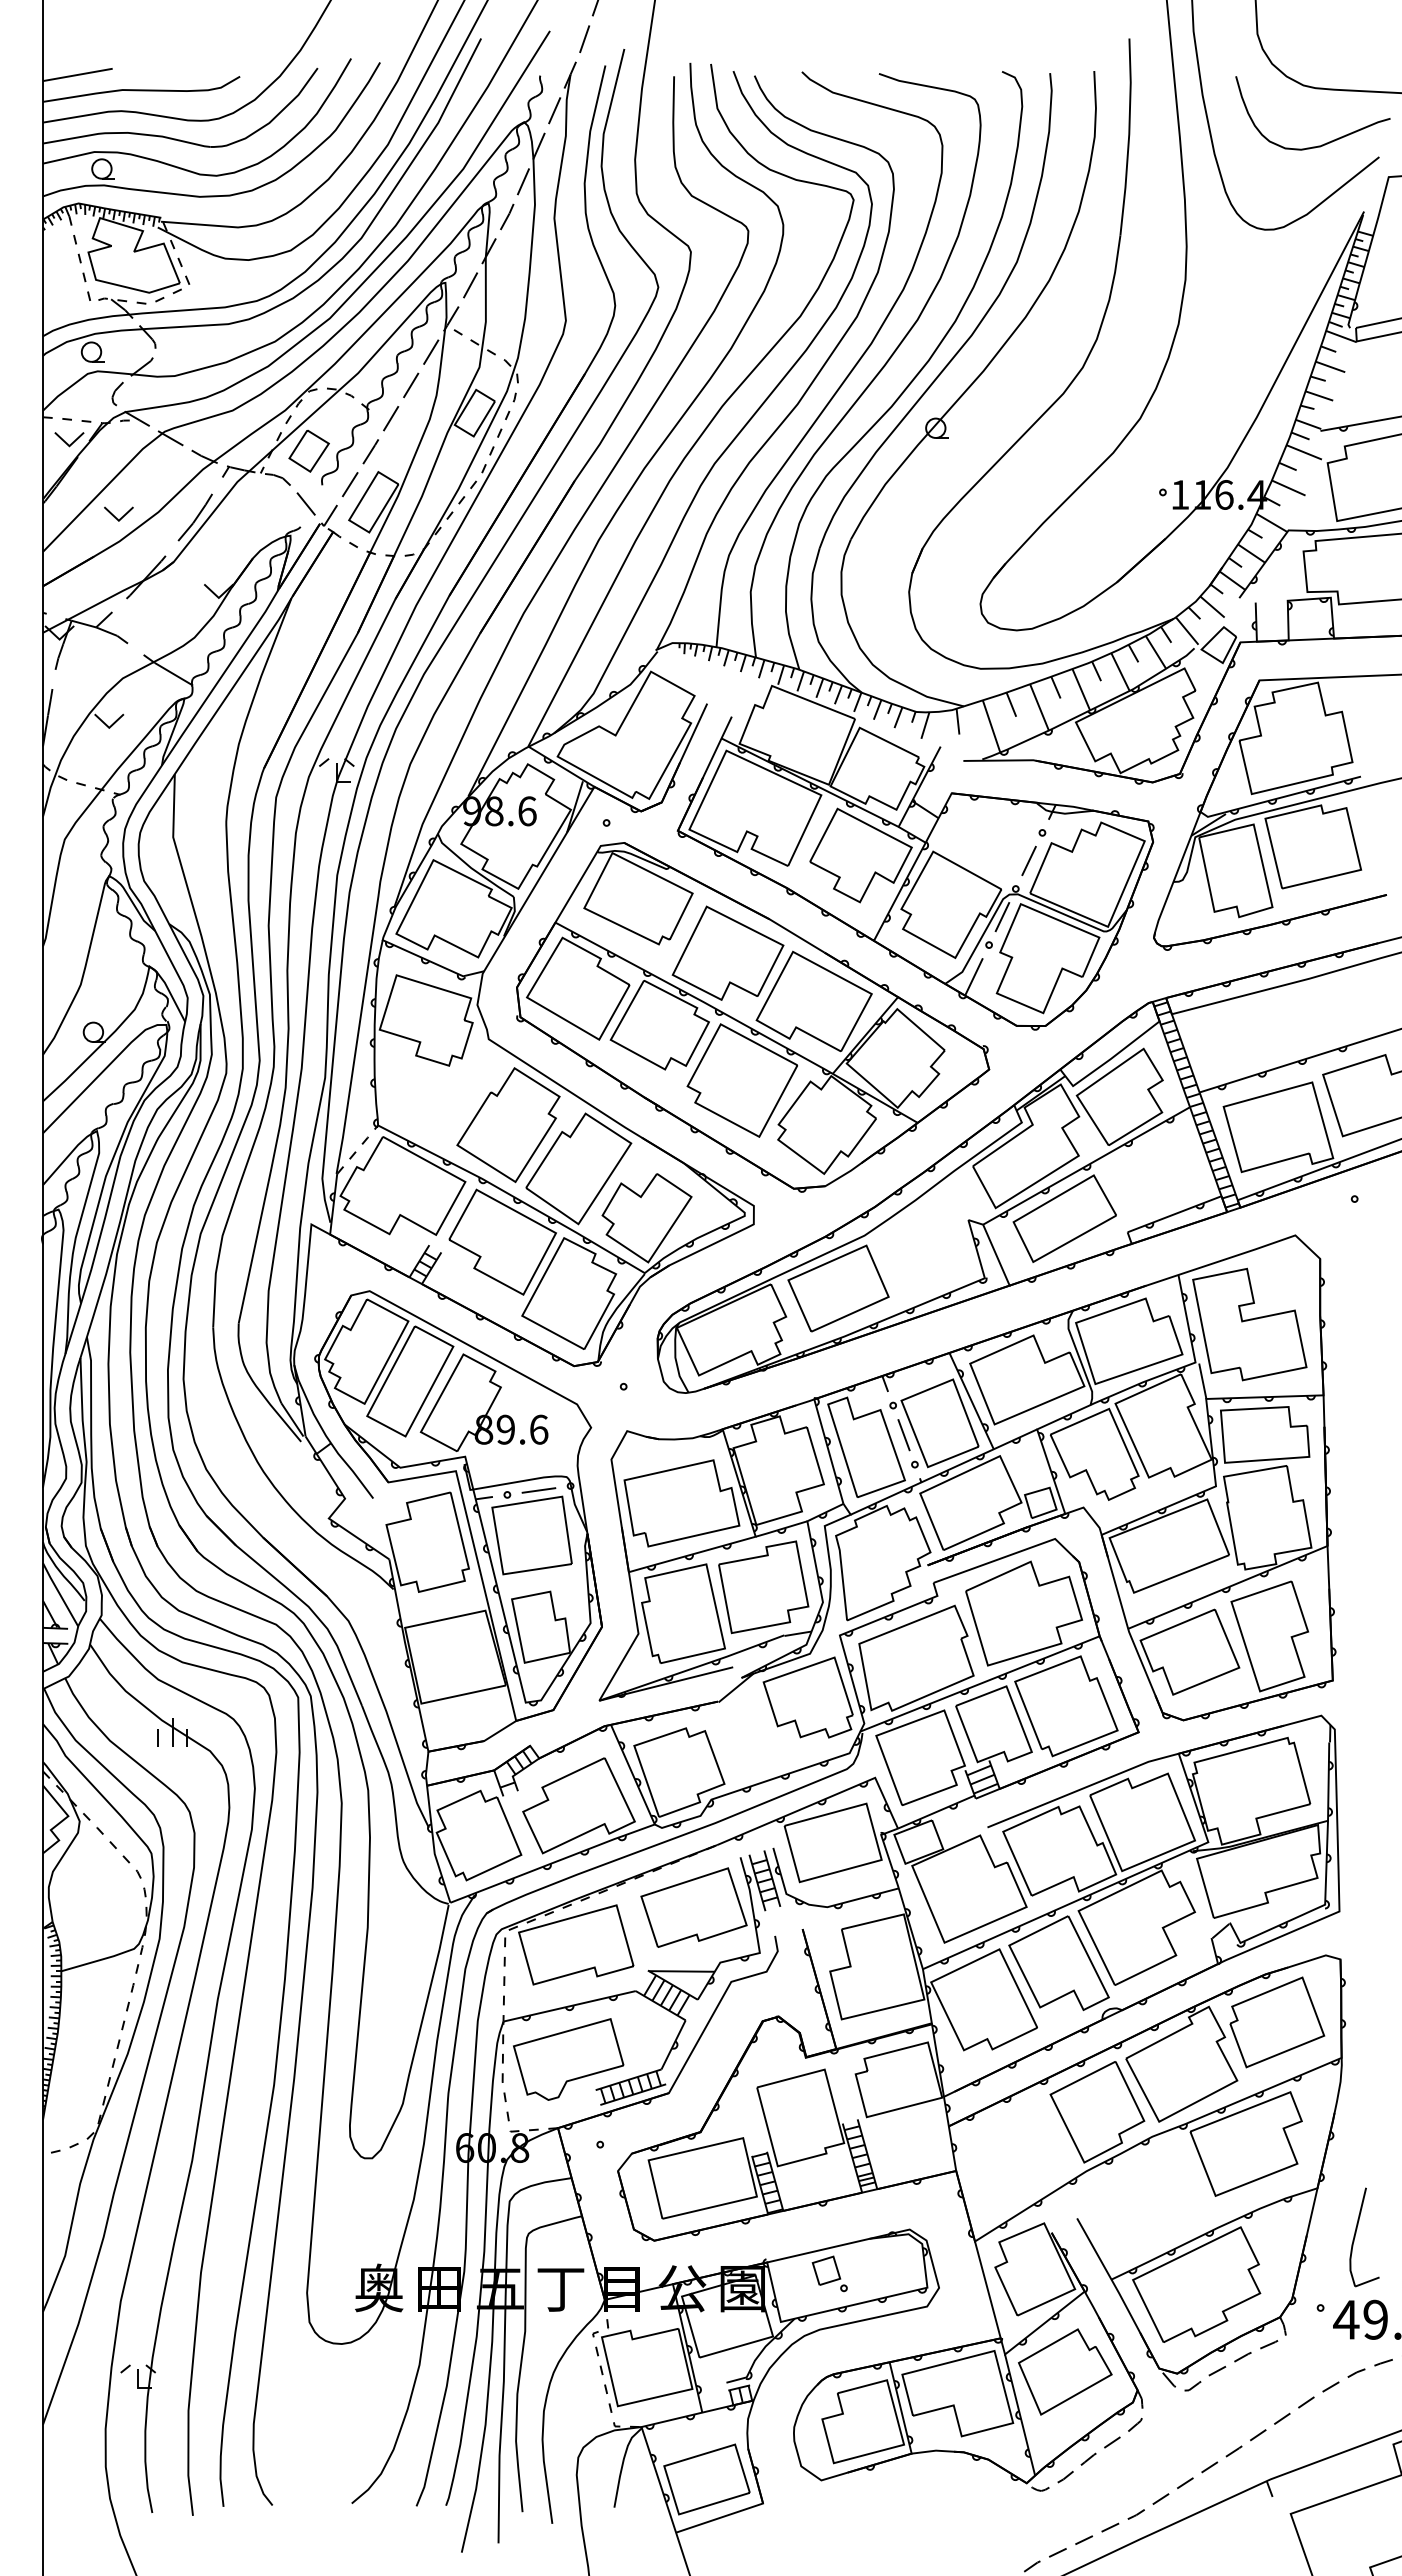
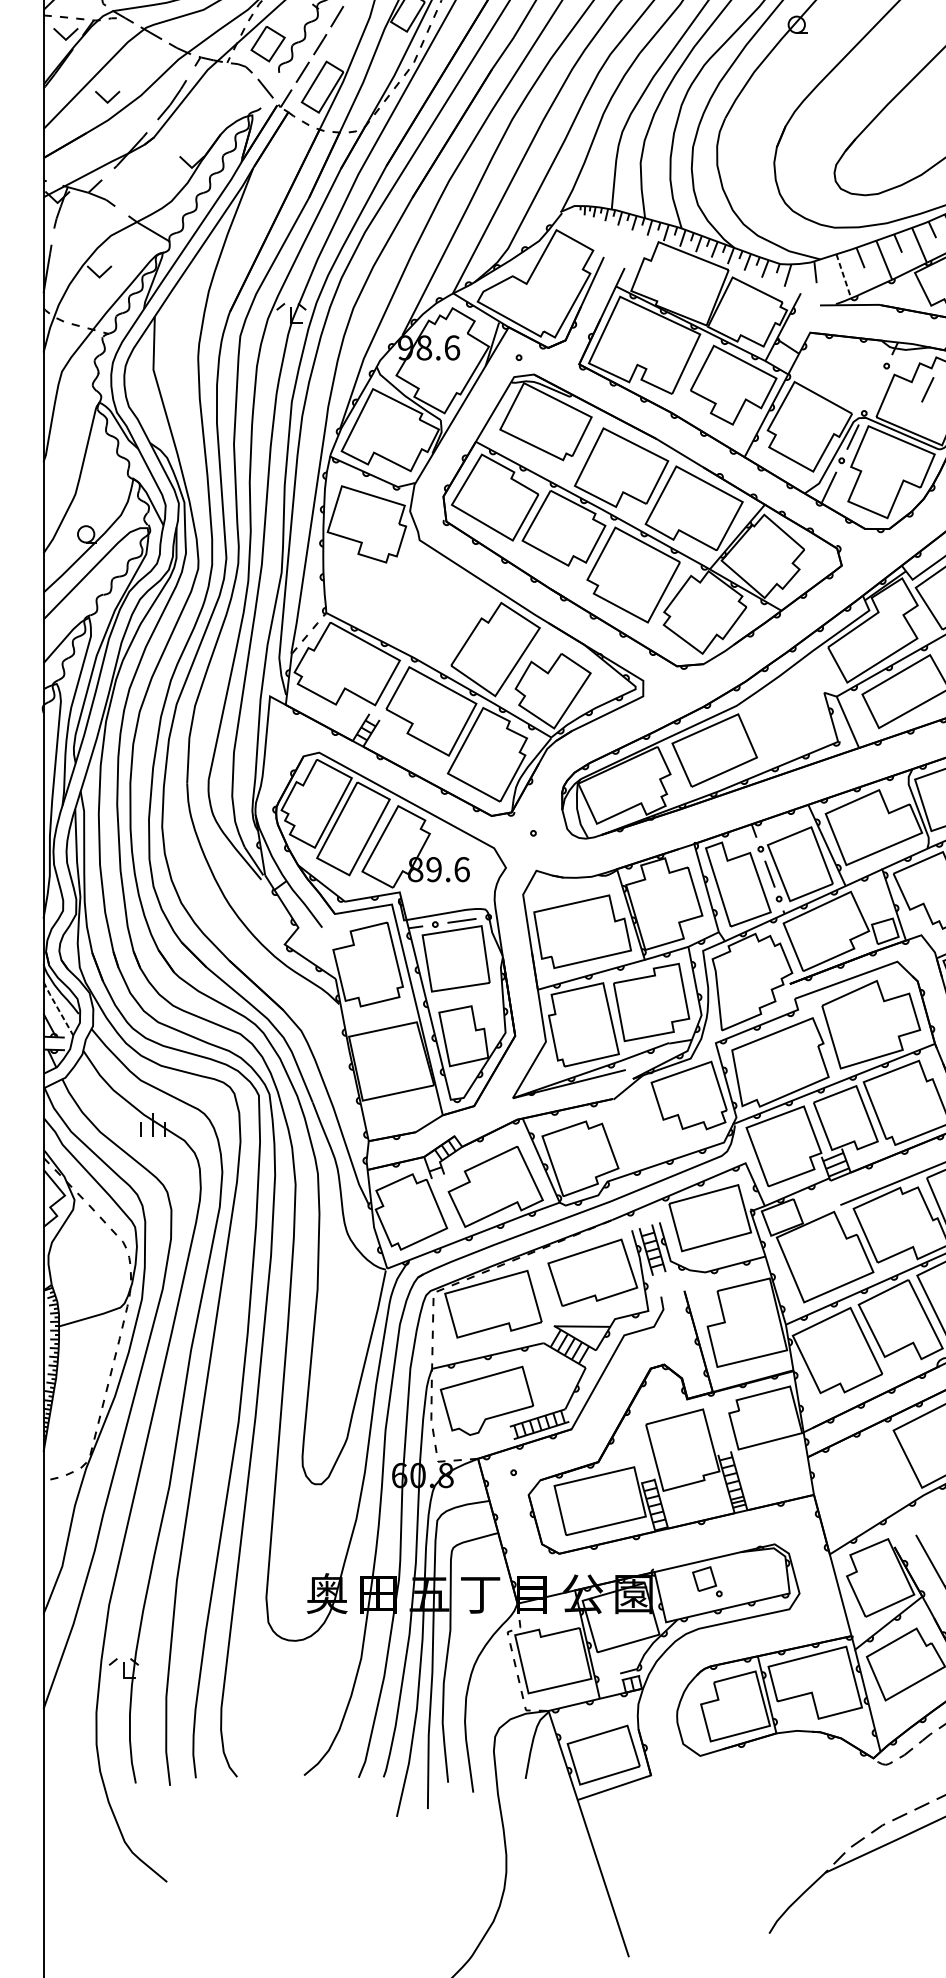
line: (991, 726) -> (843, 276), solid -> dashed
line: (1028, 860) -> (927, 389), moved
part: (508, 1125) -> (436, 612), removed
line: (60, 1594) -> (58, 1008), solid -> dashed

